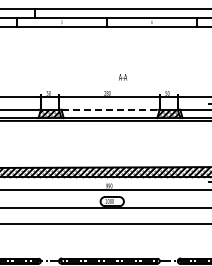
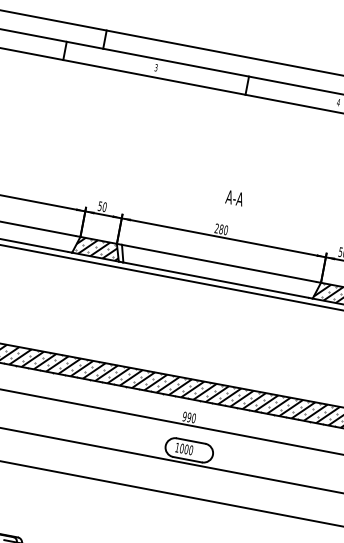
text: (123, 77) -> (235, 198), moved
line: (109, 109) -> (219, 262), dashed -> solid

